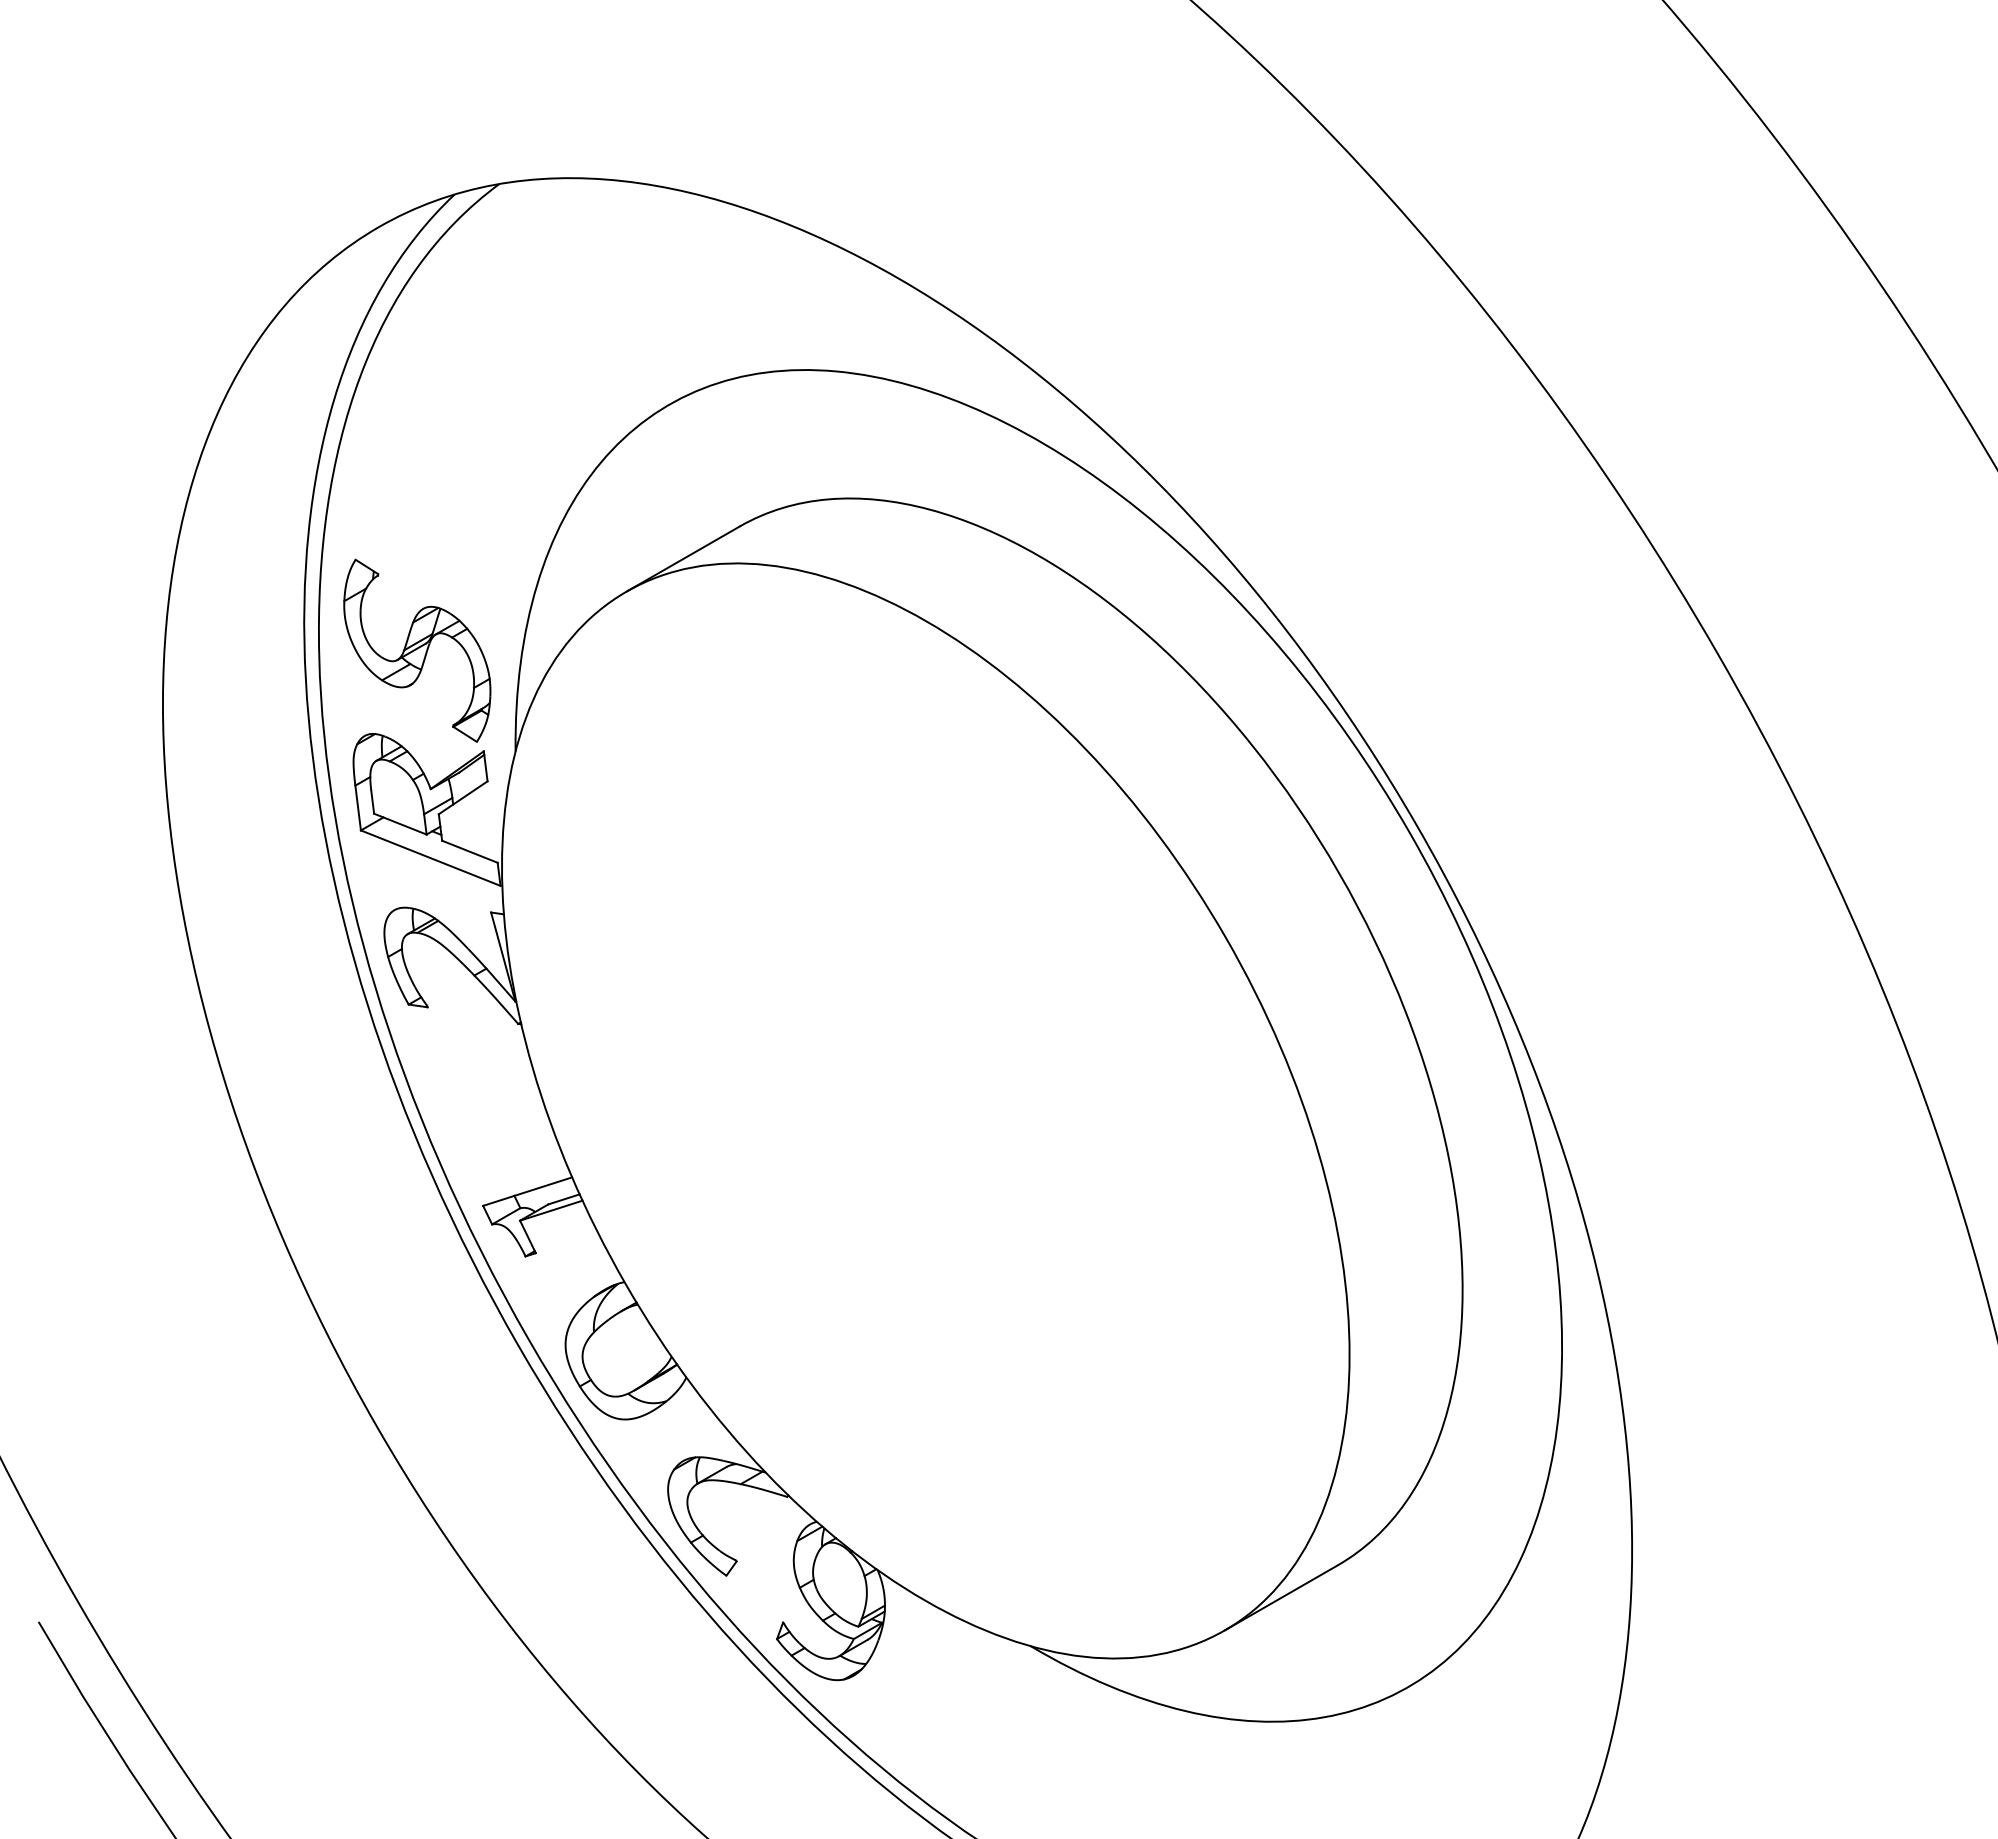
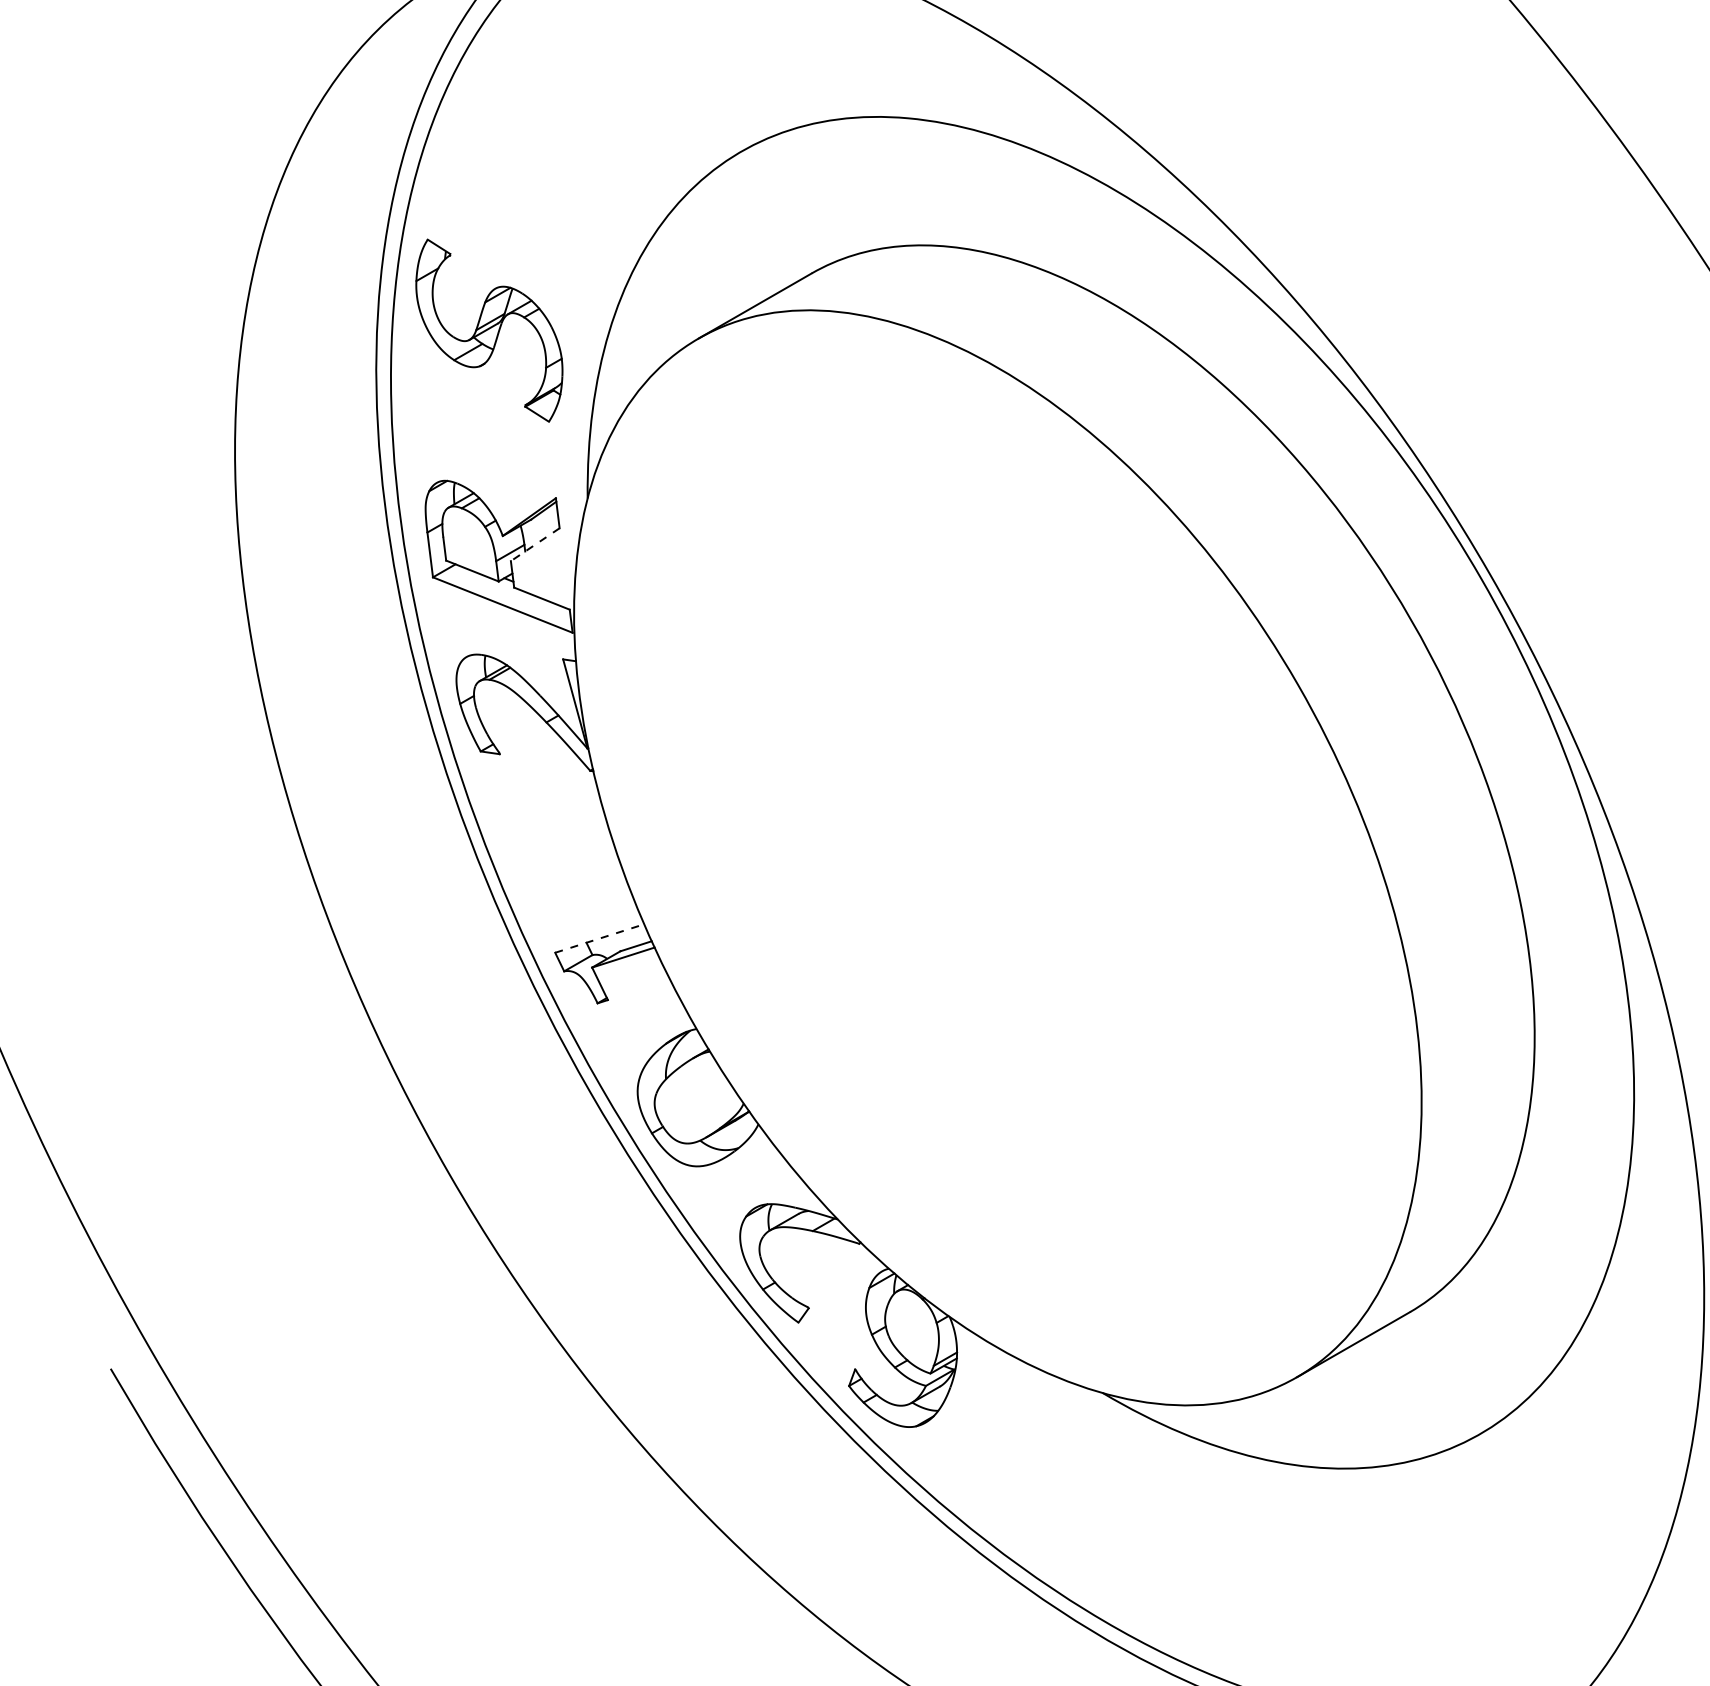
part: (417, 650) -> (489, 330), moved
line: (462, 798) -> (534, 545), solid -> dashed
line: (527, 1191) -> (599, 938), solid -> dashed

